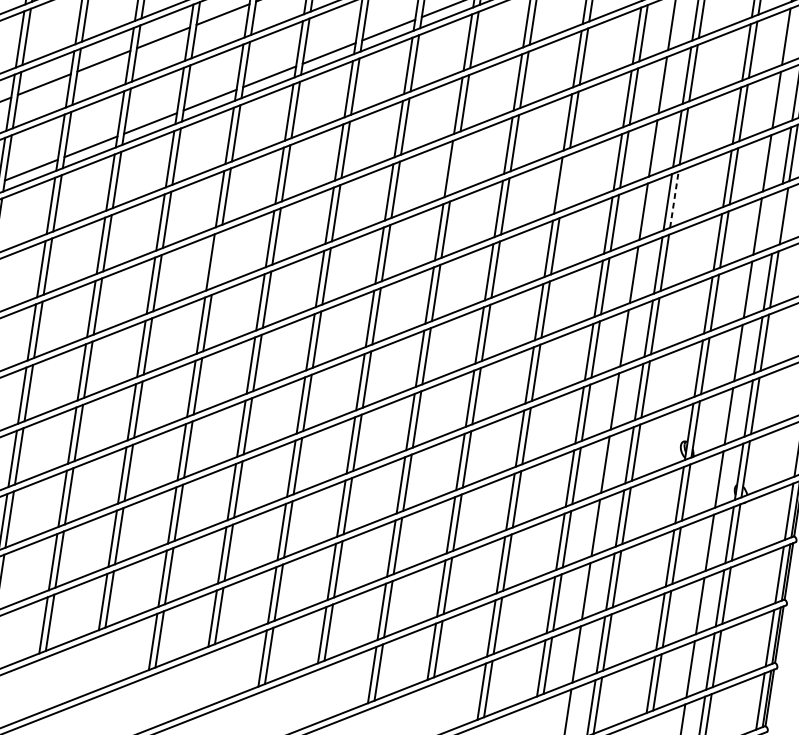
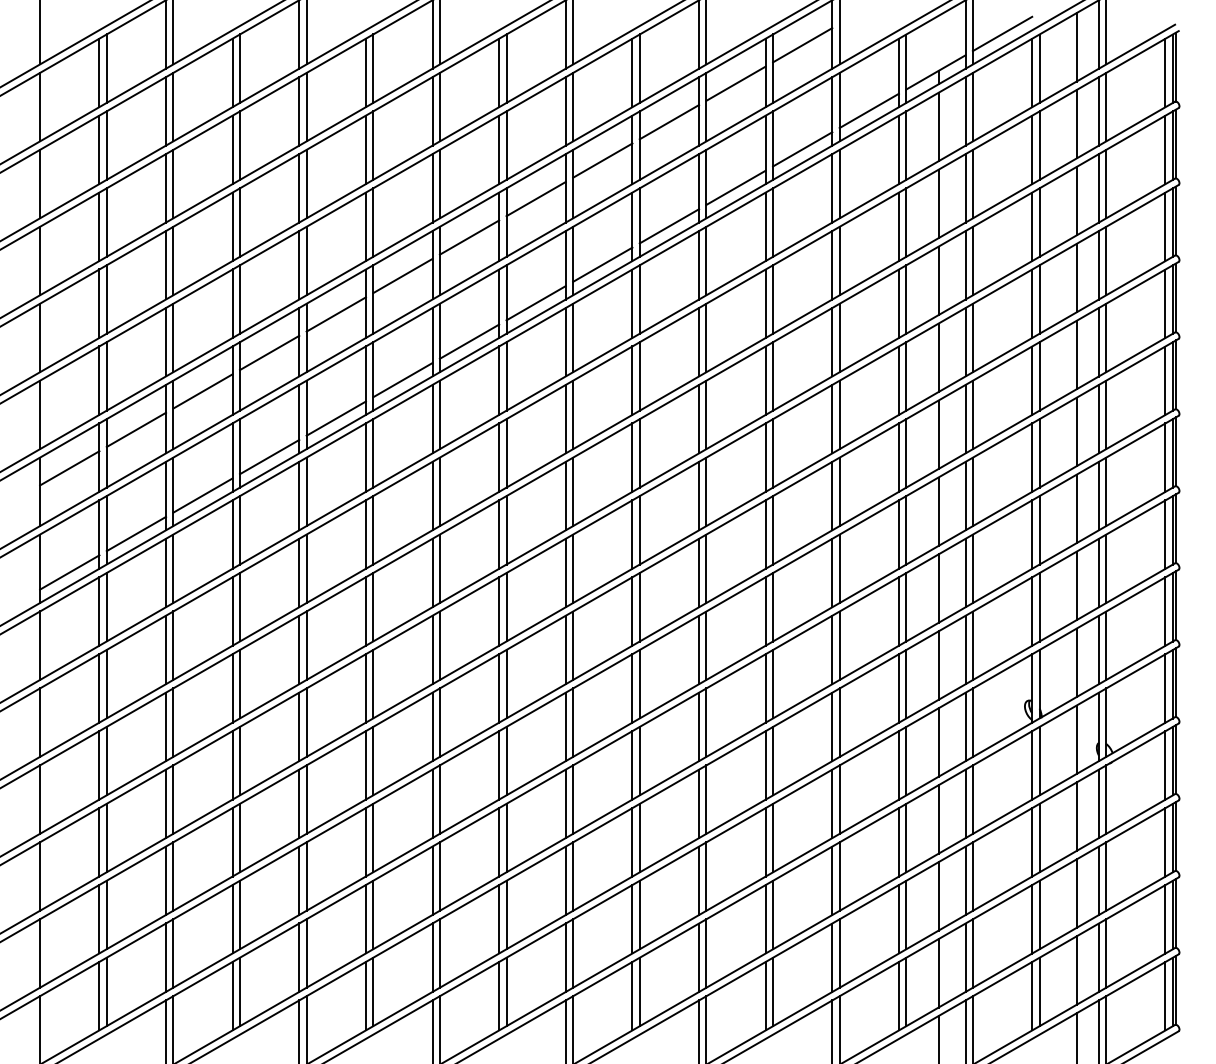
line: (455, 166) -> (706, 414), added
line: (564, 182) -> (839, 414), added
line: (674, 199) -> (972, 414), dashed -> solid
line: (777, 218) -> (1098, 418), added
line: (216, 259) -> (439, 568), added

